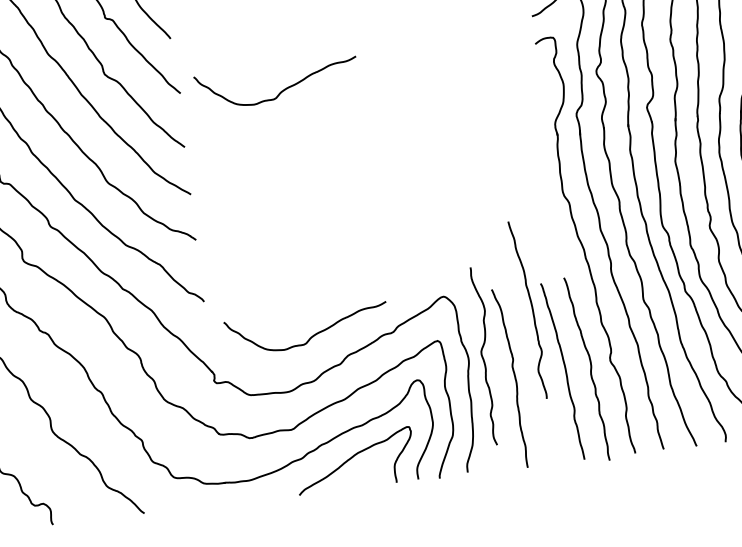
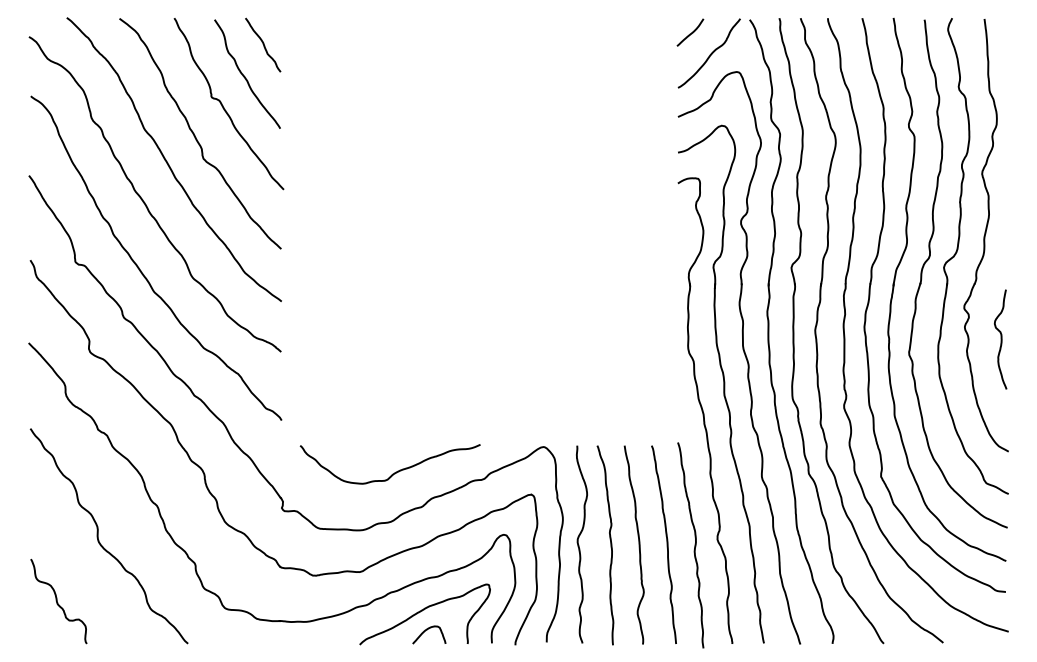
curve: (281, 90) -> (394, 200), removed
curve: (531, 309) -> (638, 544), moved
curve: (483, 357) -> (579, 545), moved
curve: (358, 475) -> (427, 630), added

